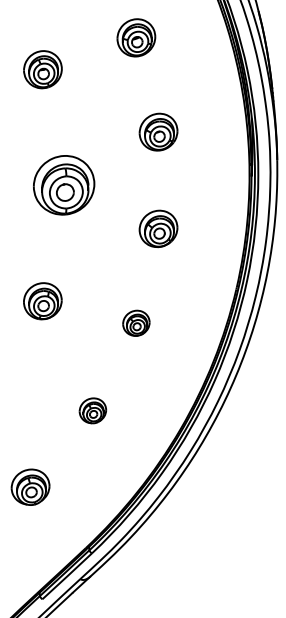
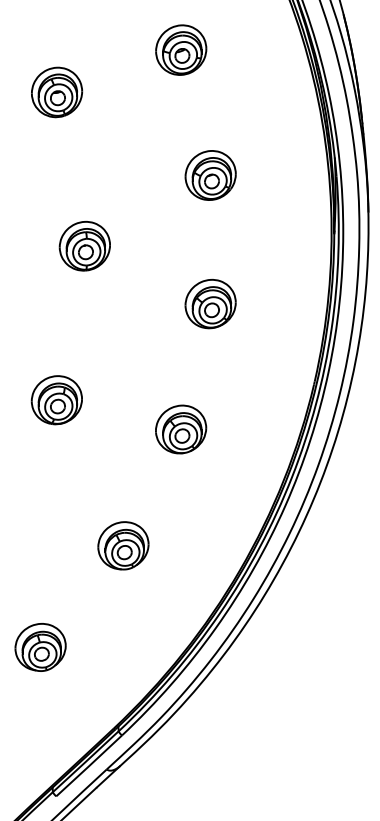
part: (63, 185) -> (84, 246), size x0.62
part: (136, 323) -> (181, 429), size x1.43
part: (92, 410) -> (123, 545), size x1.43

